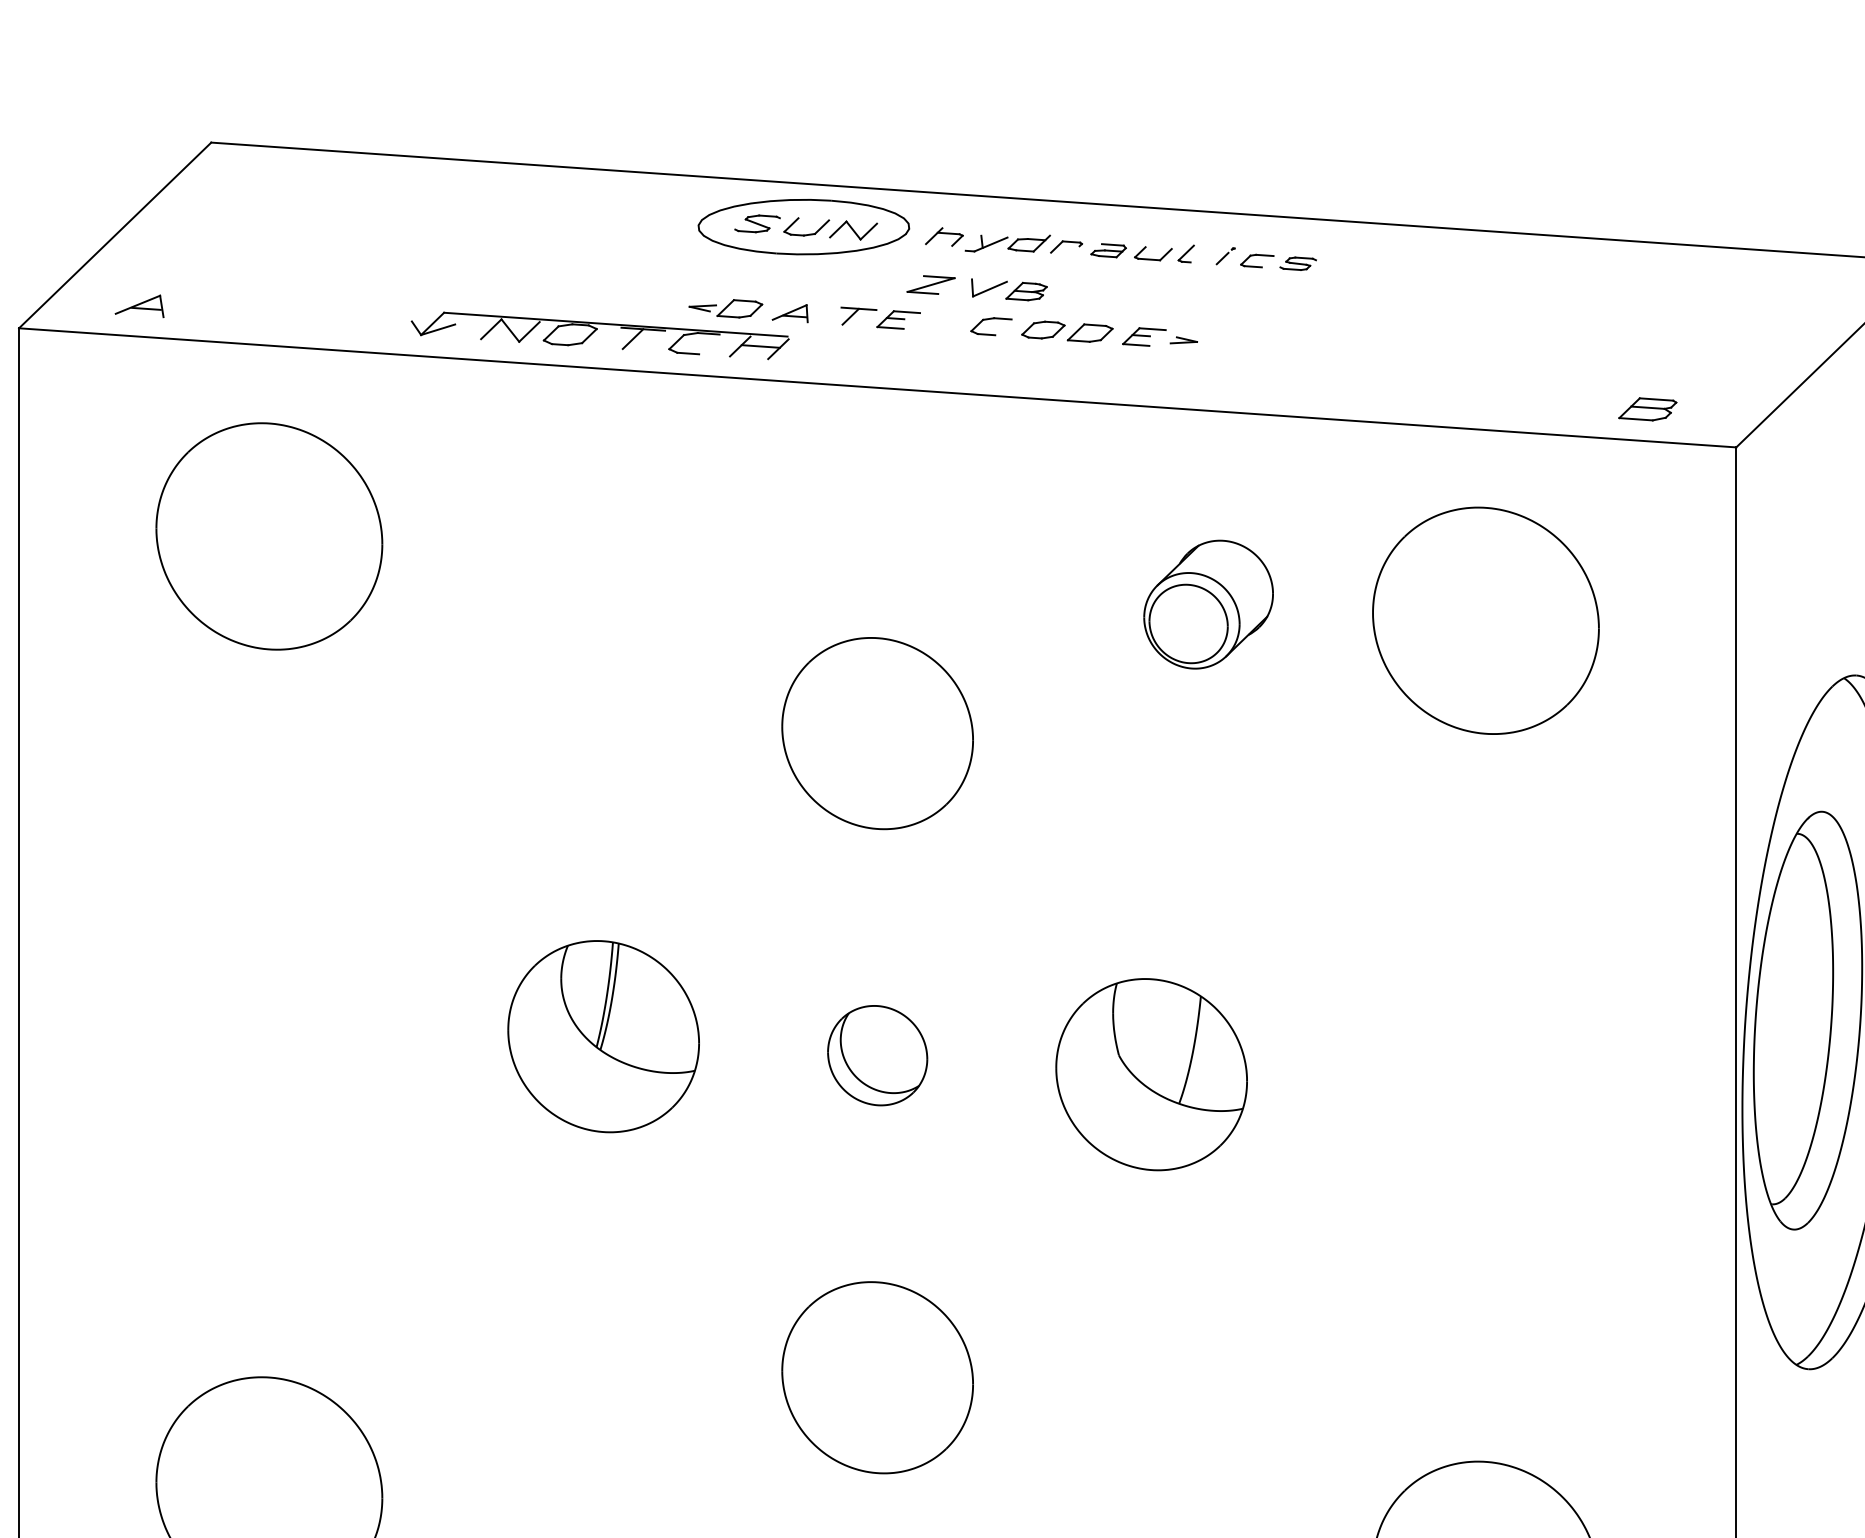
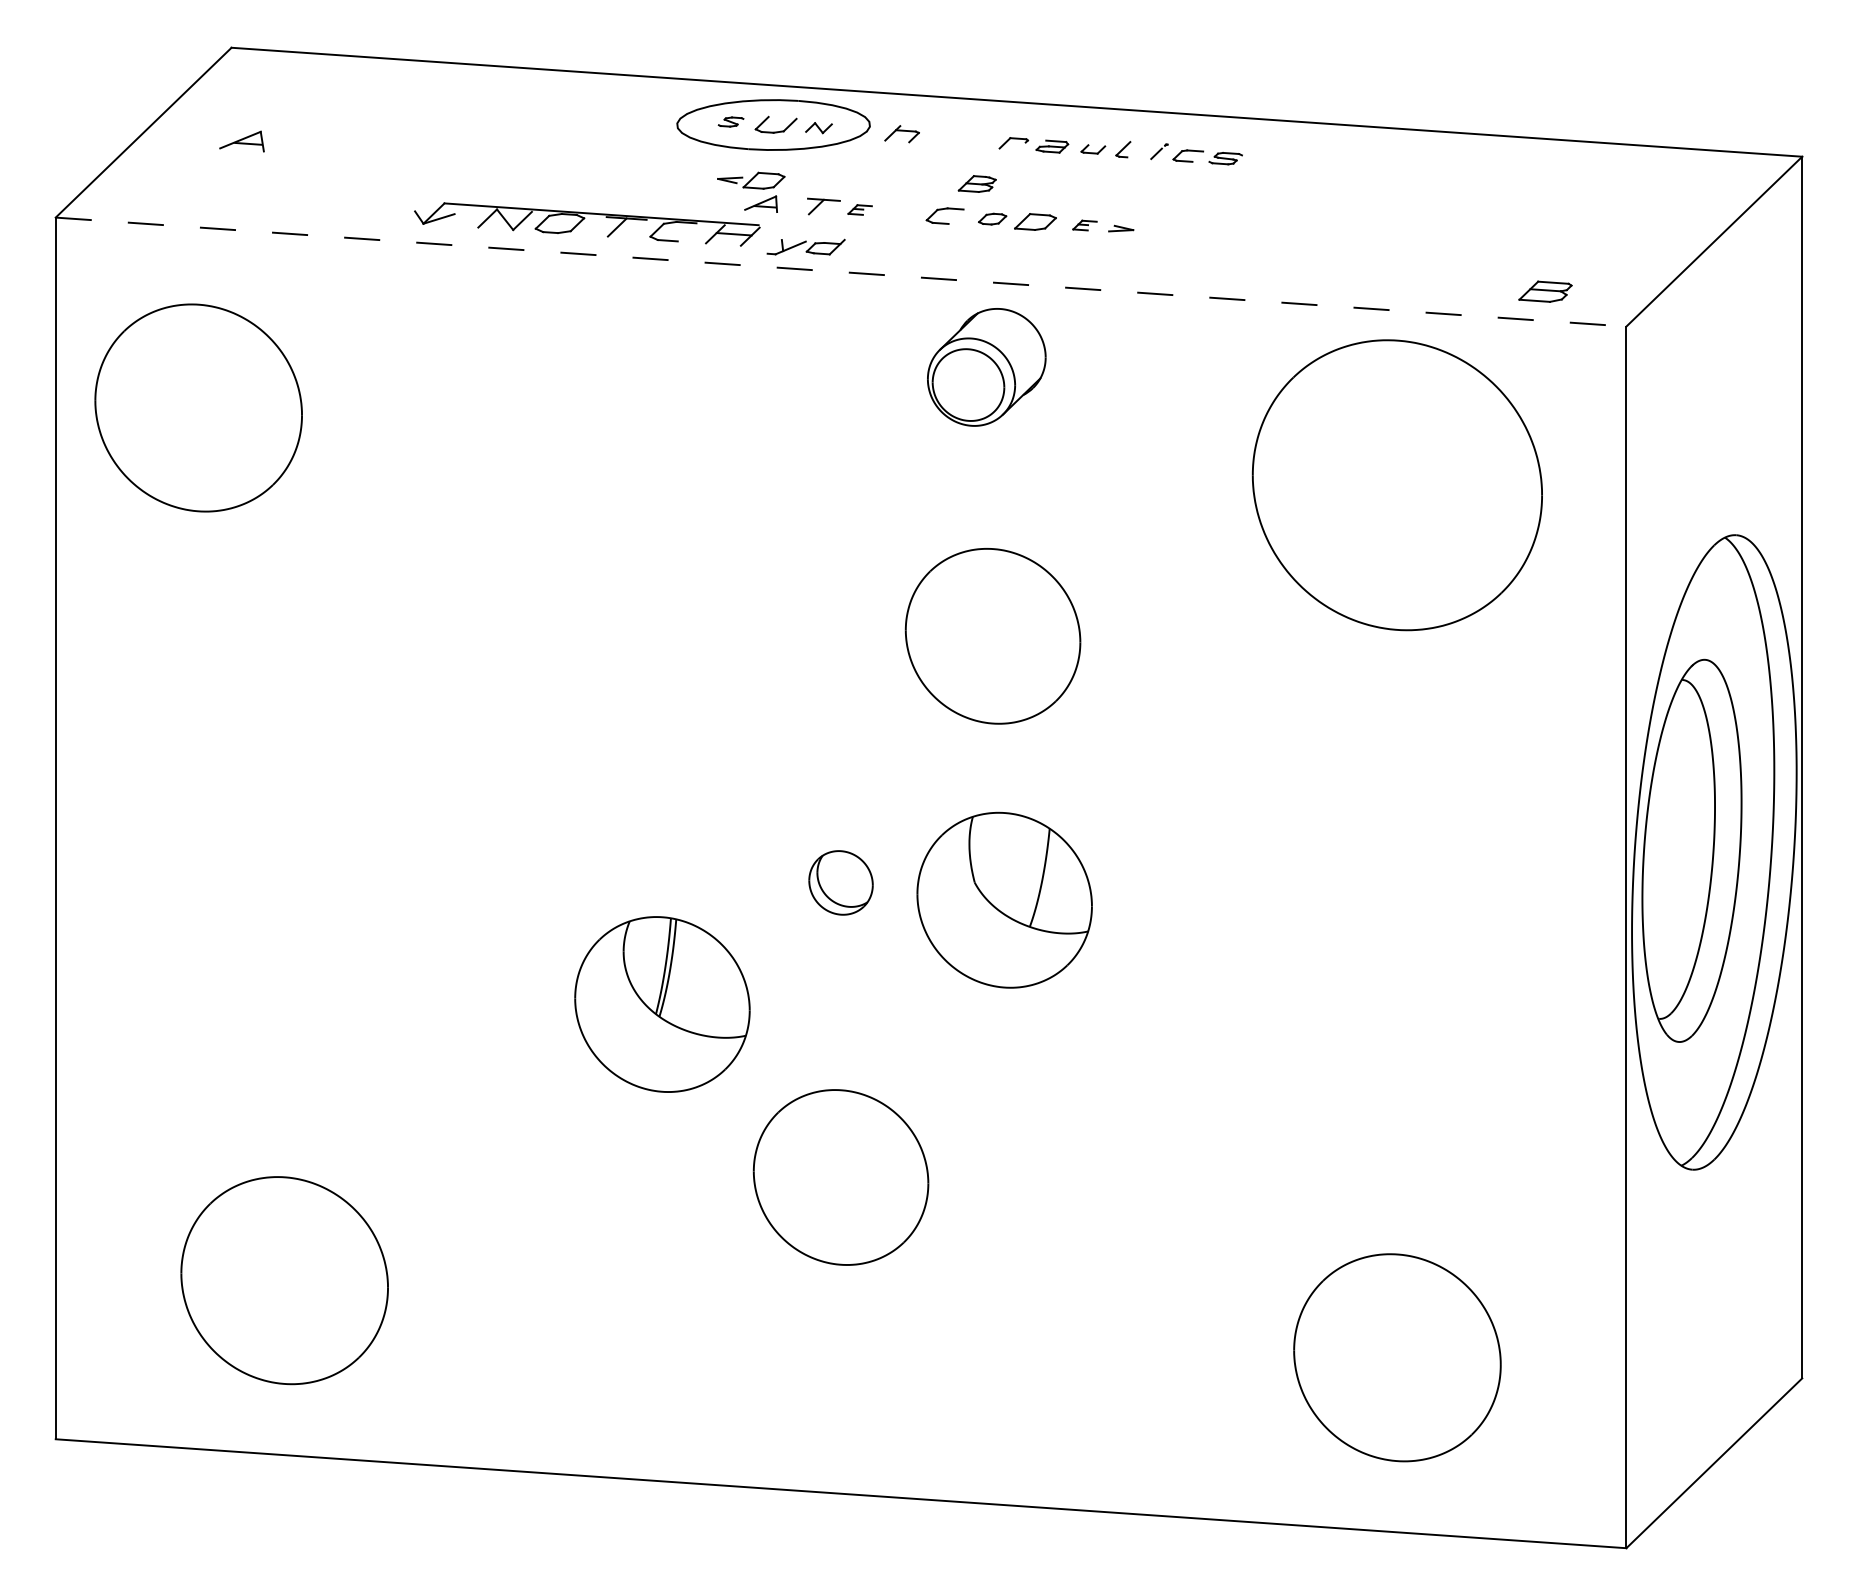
part: (756, 223) -> (730, 121), size x0.6
part: (852, 229) -> (818, 127), size x0.6
part: (1007, 242) -> (805, 246), moved
part: (1153, 253) -> (1093, 149), size x0.7
part: (930, 285) -> (889, 178), removed
part: (989, 287) -> (943, 180), removed
part: (139, 306) -> (241, 141), moved
part: (726, 308) -> (751, 180), moved
part: (897, 319) -> (859, 209), size x0.6
part: (1043, 329) -> (992, 218), size x0.7
part: (1143, 336) -> (1084, 225), size x0.6
line: (878, 388) -> (841, 272), solid -> dashed
part: (269, 535) -> (198, 407), moved
part: (1208, 604) -> (986, 367), moved
part: (1486, 620) -> (1397, 484), size x1.4
part: (877, 733) -> (992, 636), moved
part: (603, 1036) -> (662, 1004), moved
part: (877, 1055) -> (840, 882), size x0.7
part: (1151, 1073) -> (1004, 899), moved

